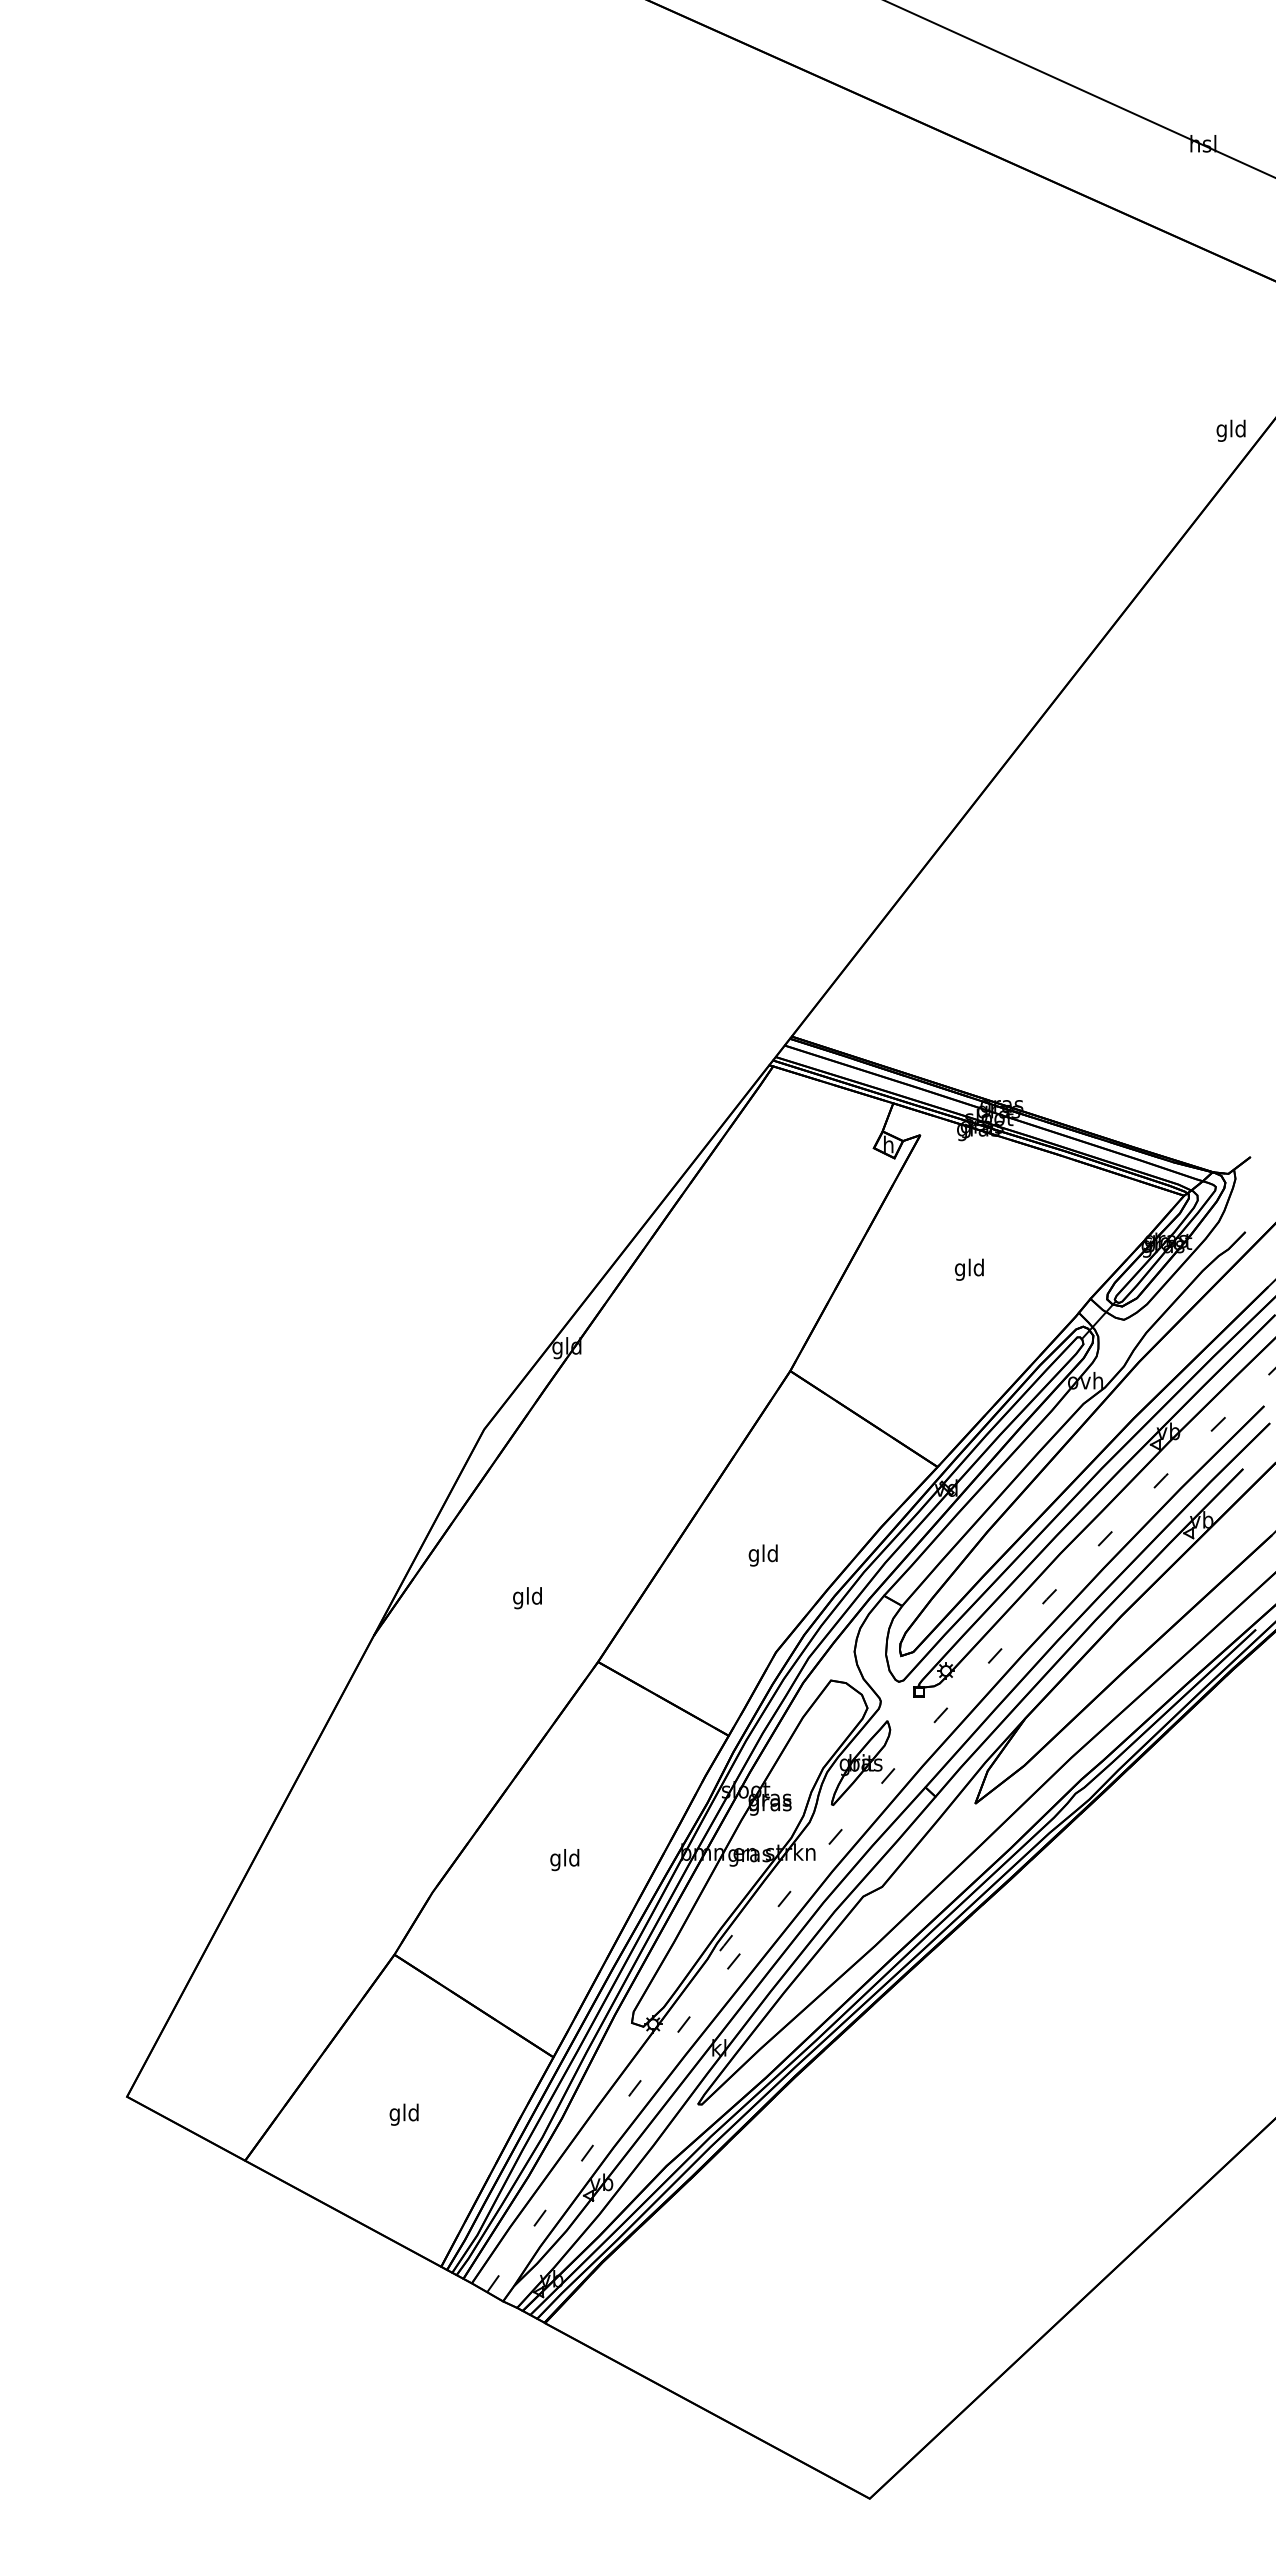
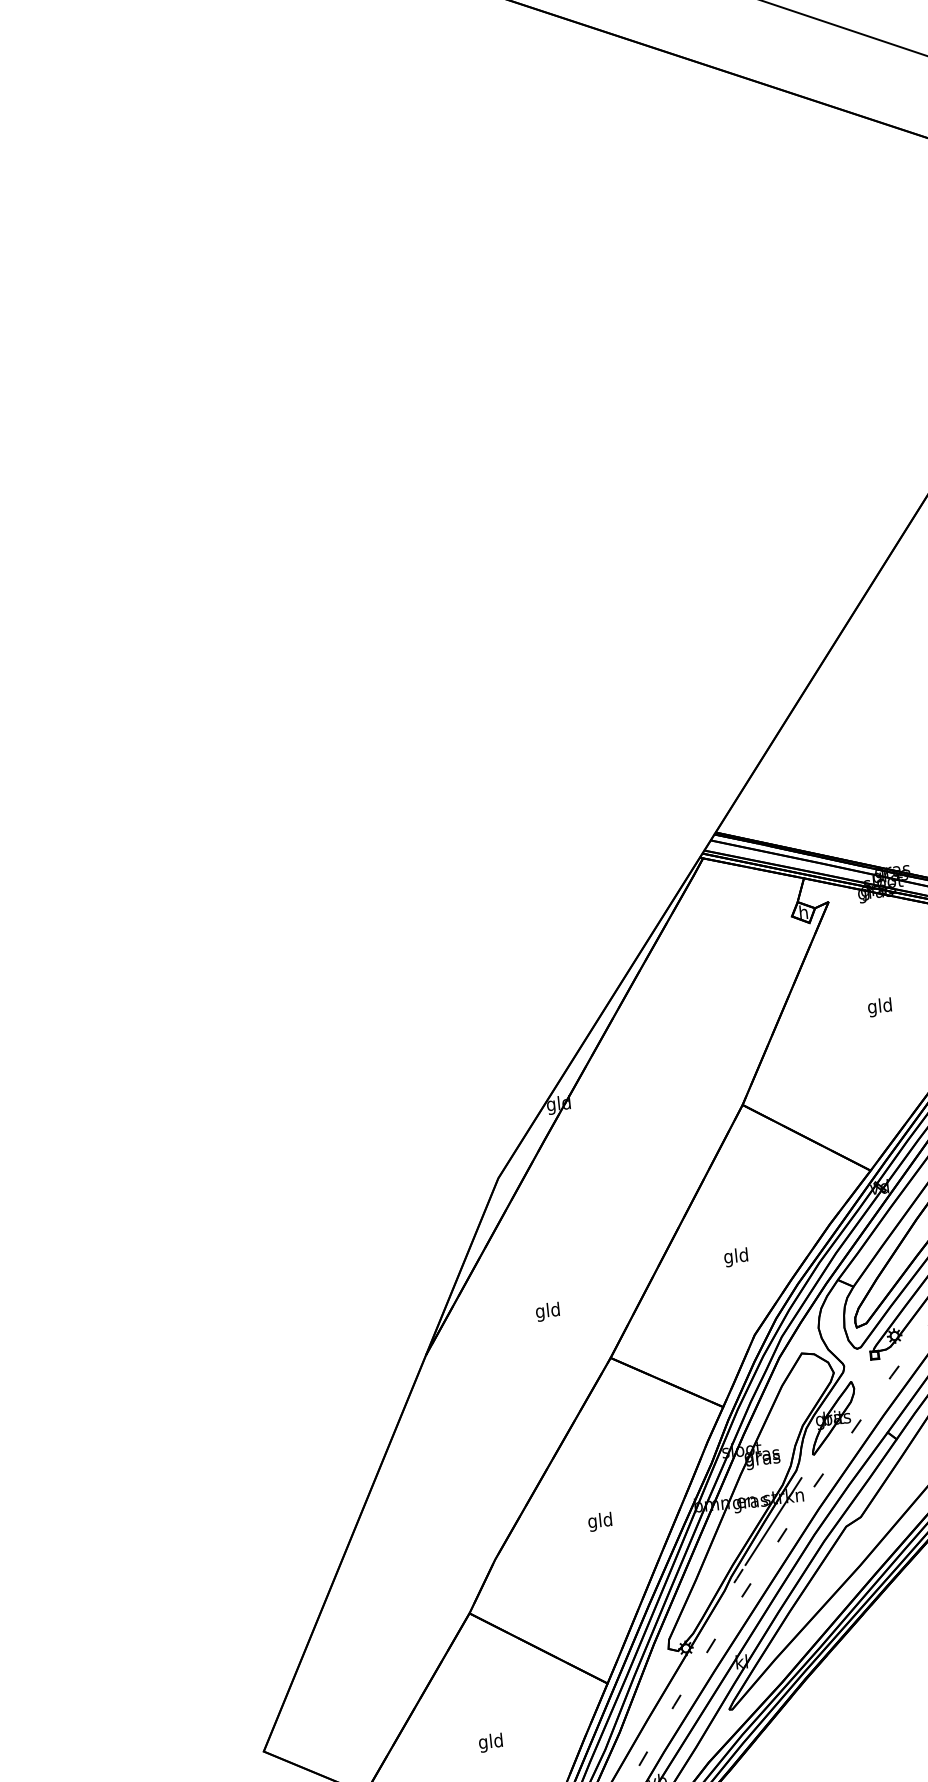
line: (775, 1881) -> (773, 1521), added

